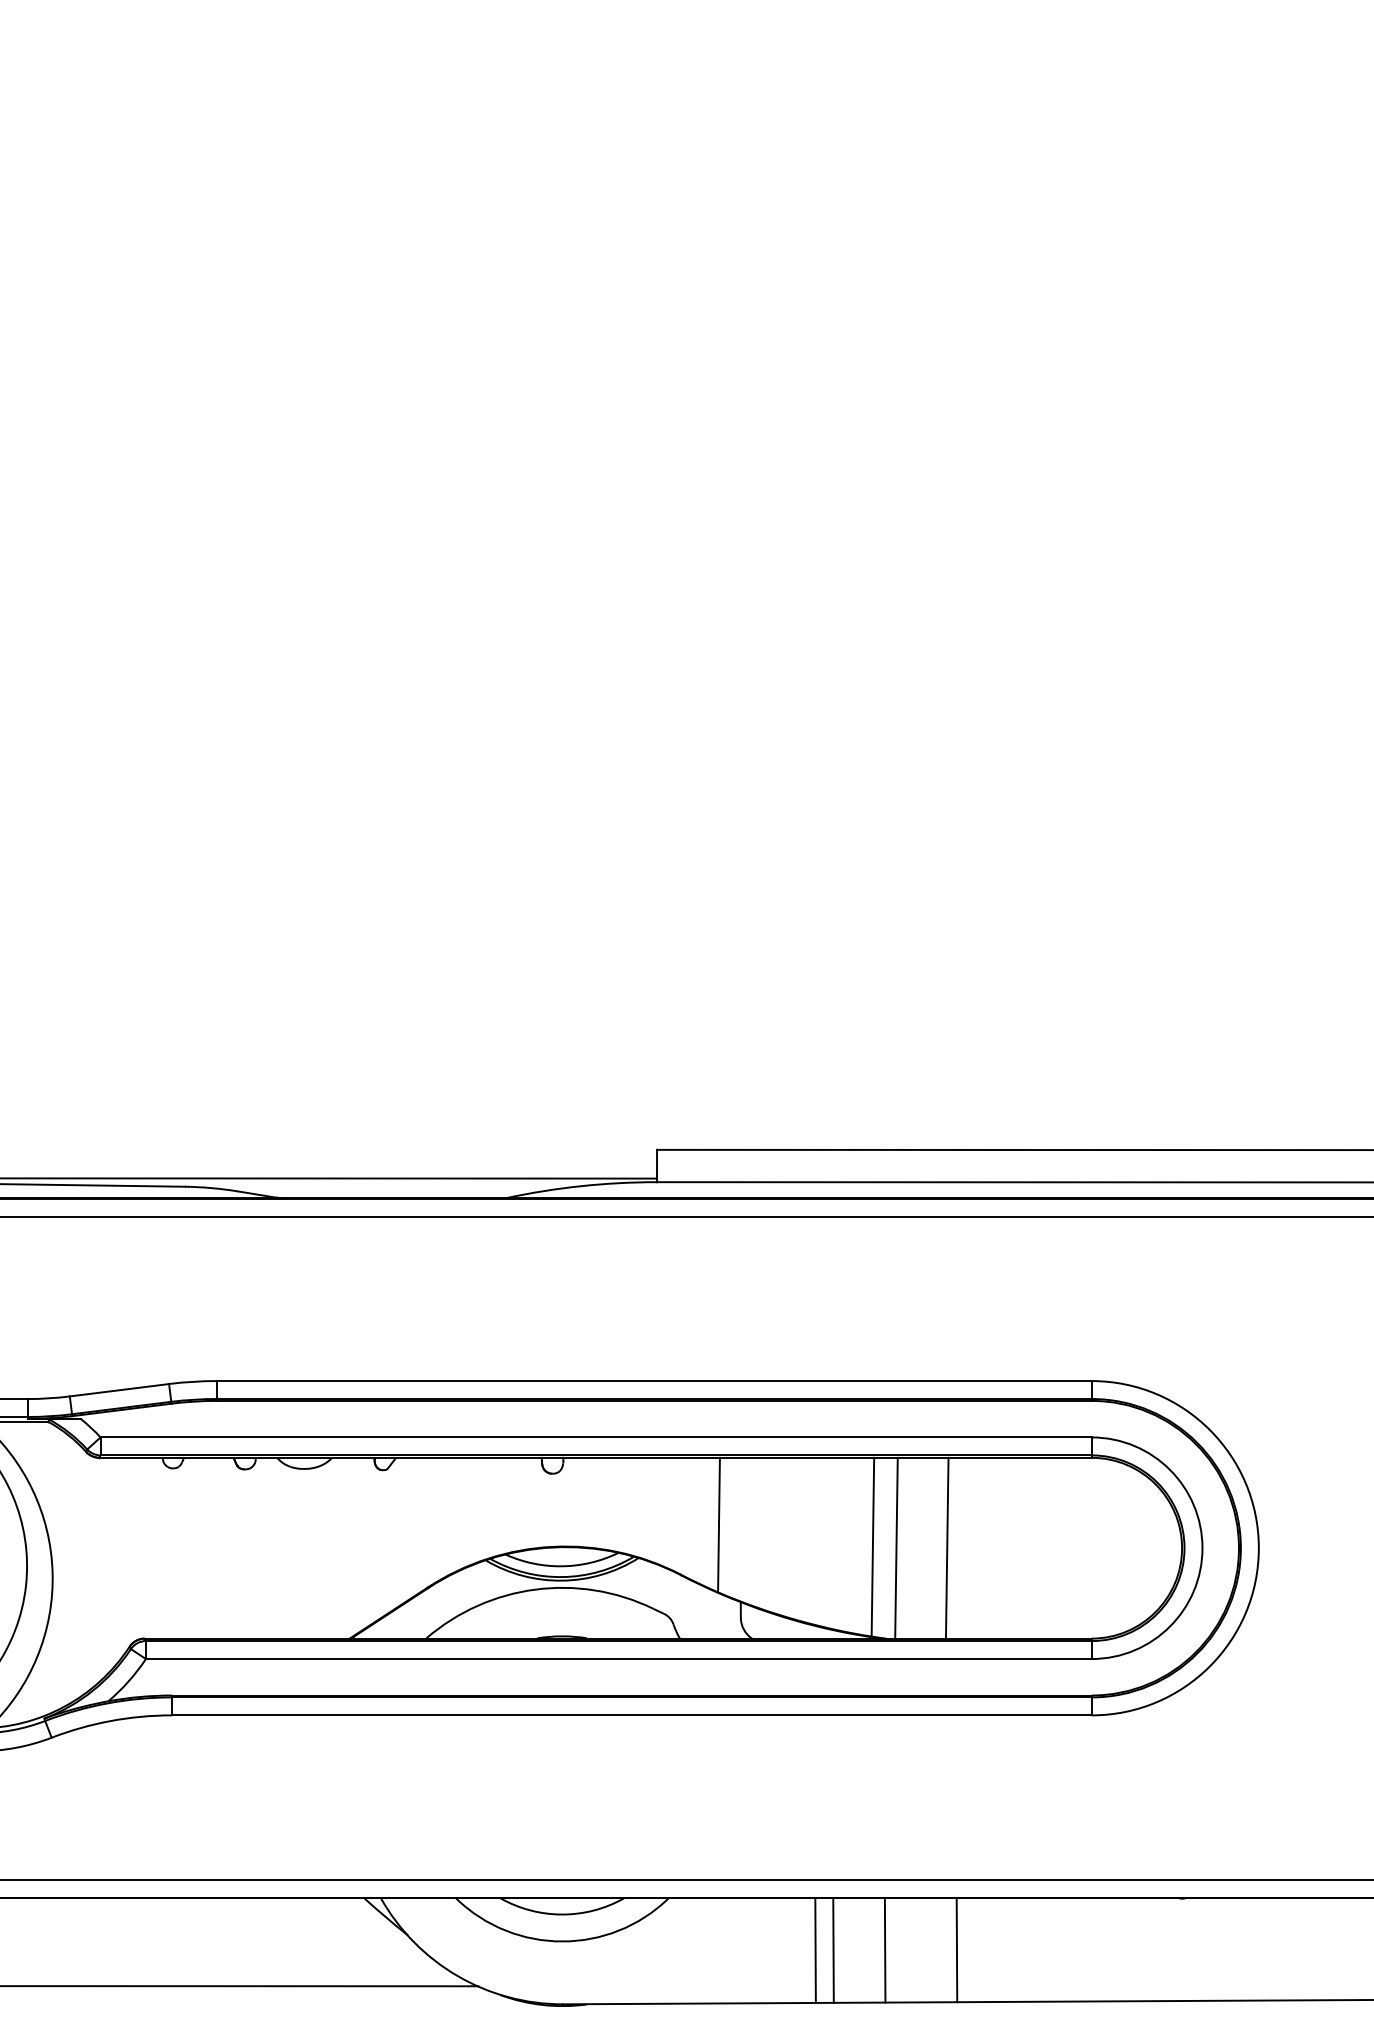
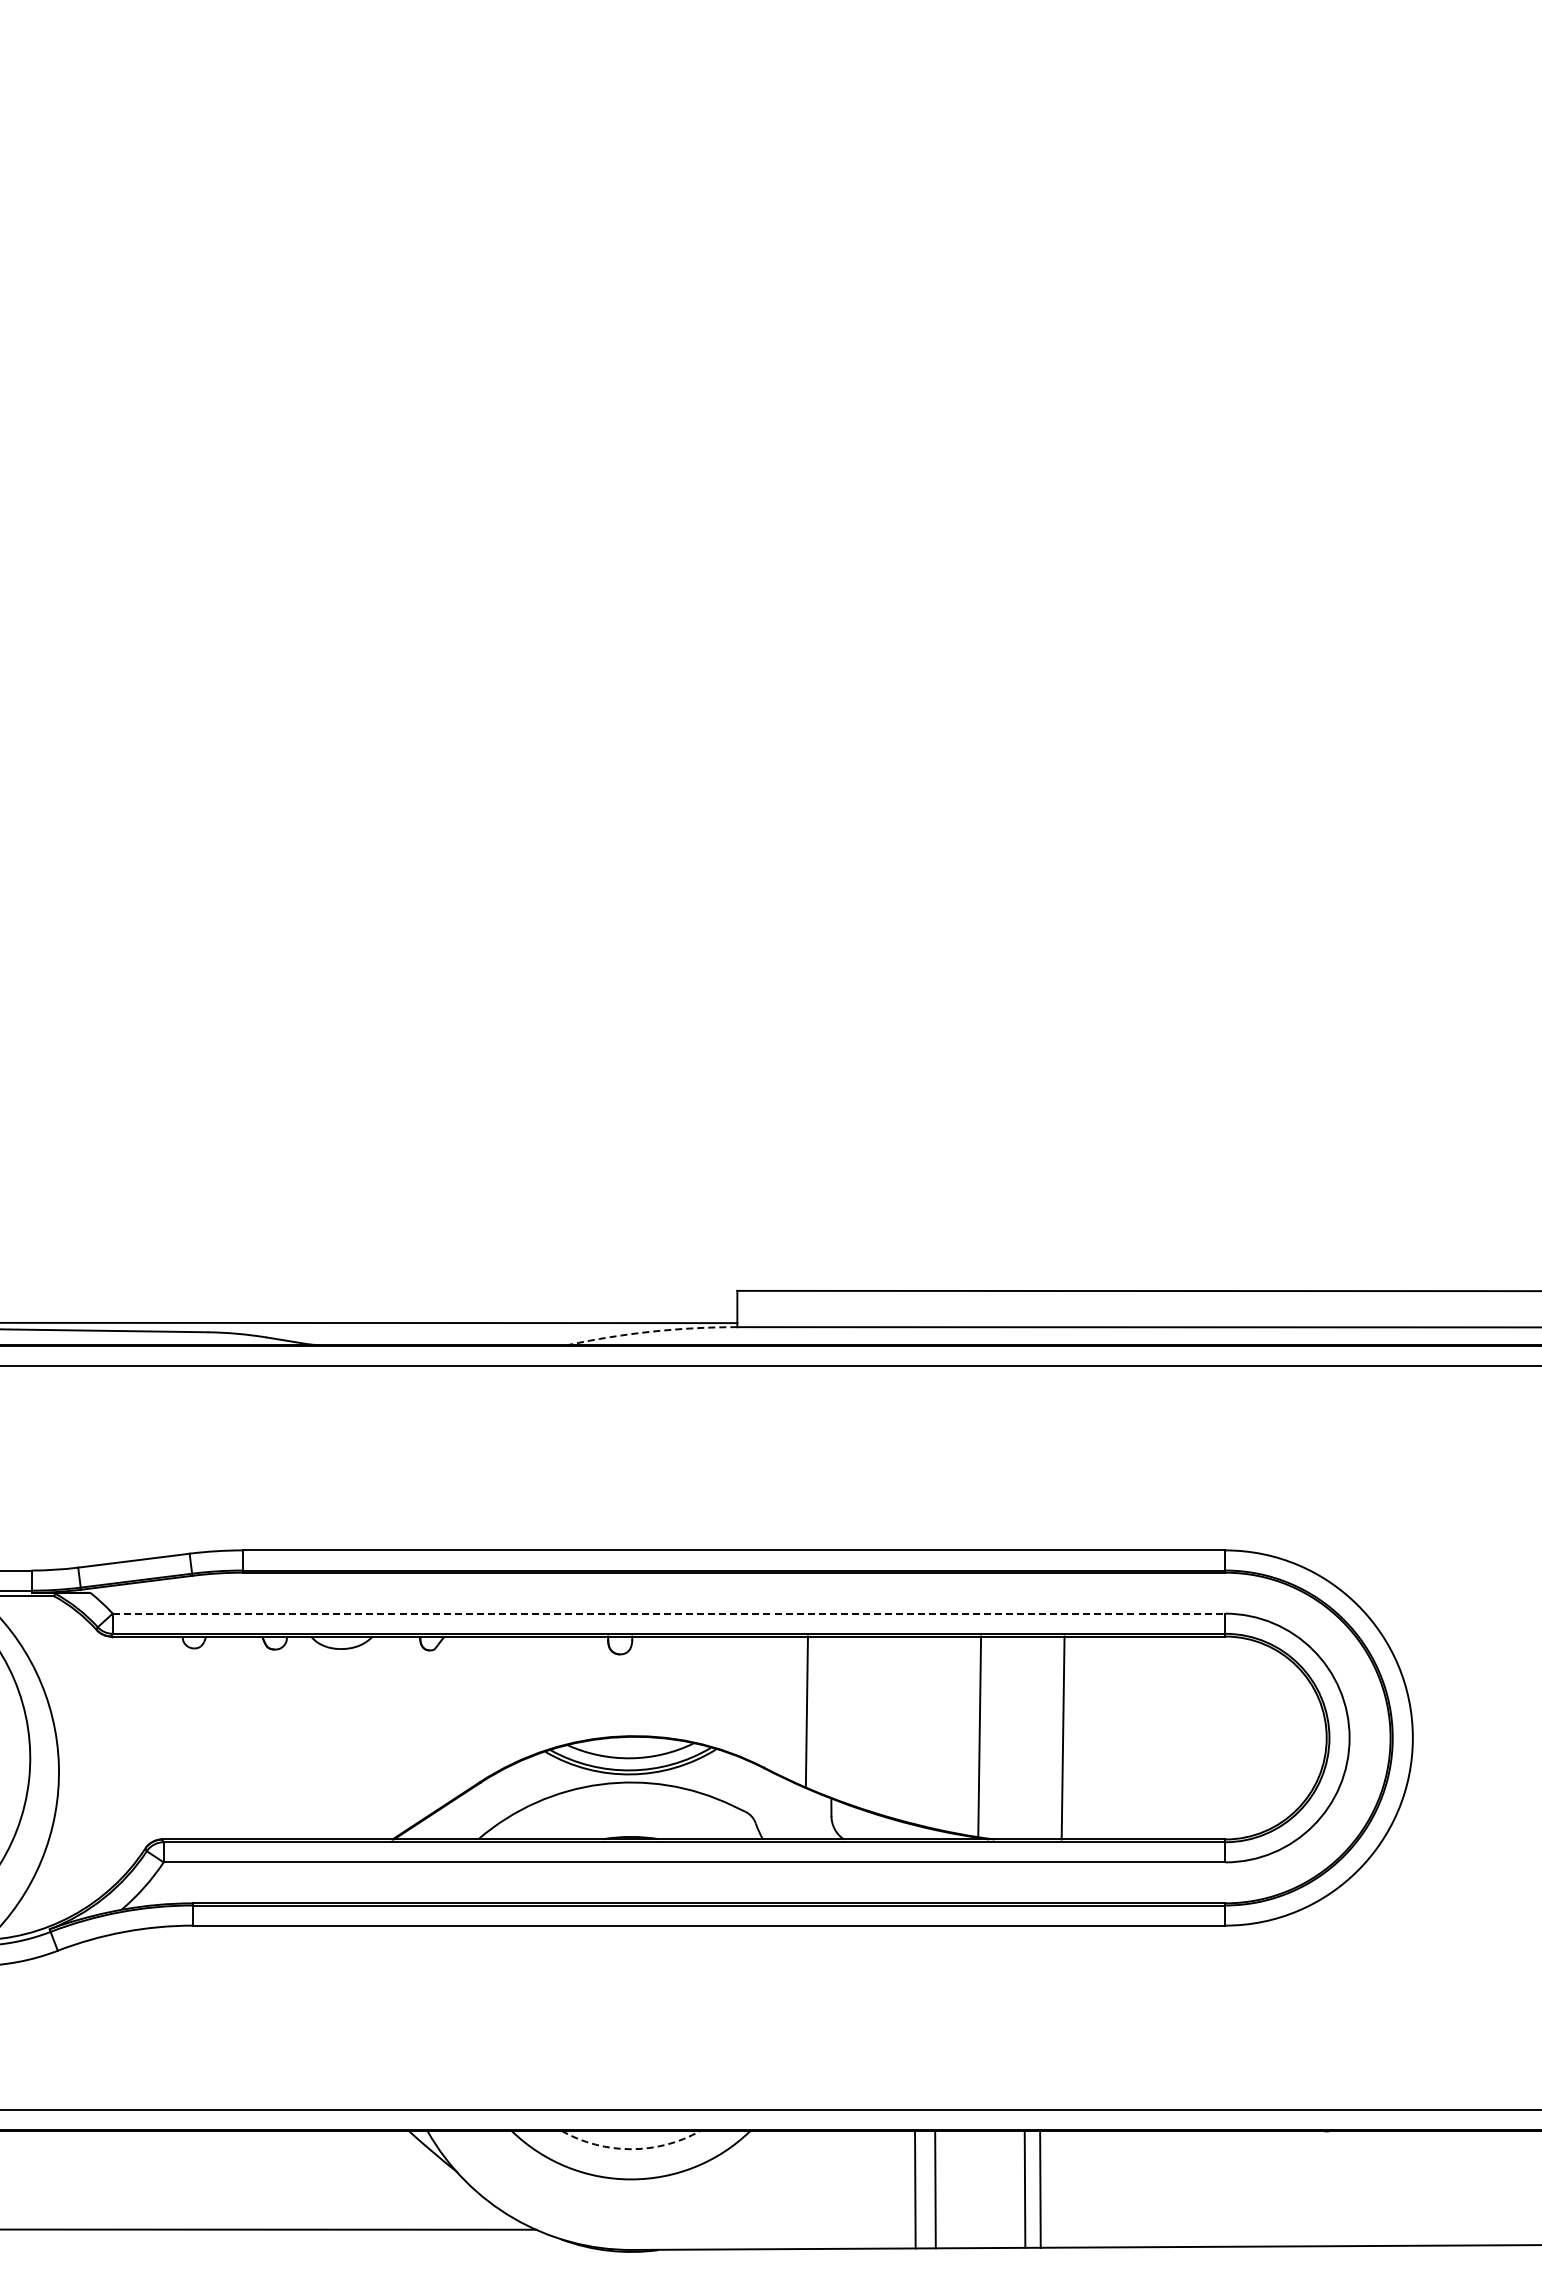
arc: (581, 1186) -> (652, 1331), solid -> dashed
line: (596, 1437) -> (669, 1613), solid -> dashed
line: (895, 1547) -> (1005, 1737), removed
arc: (561, 1914) -> (630, 2149), solid -> dashed
line: (956, 1949) -> (1024, 2188), moved
line: (885, 1950) -> (1040, 2189), moved

